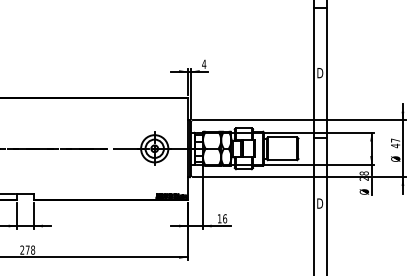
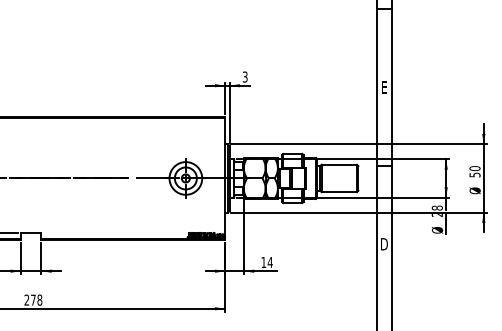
text: (203, 63) -> (244, 76), 4 -> 3
text: (320, 73) -> (384, 87), D -> E
text: (395, 142) -> (474, 171), 47 -> 50
text: (224, 218) -> (269, 262), 16 -> 14

